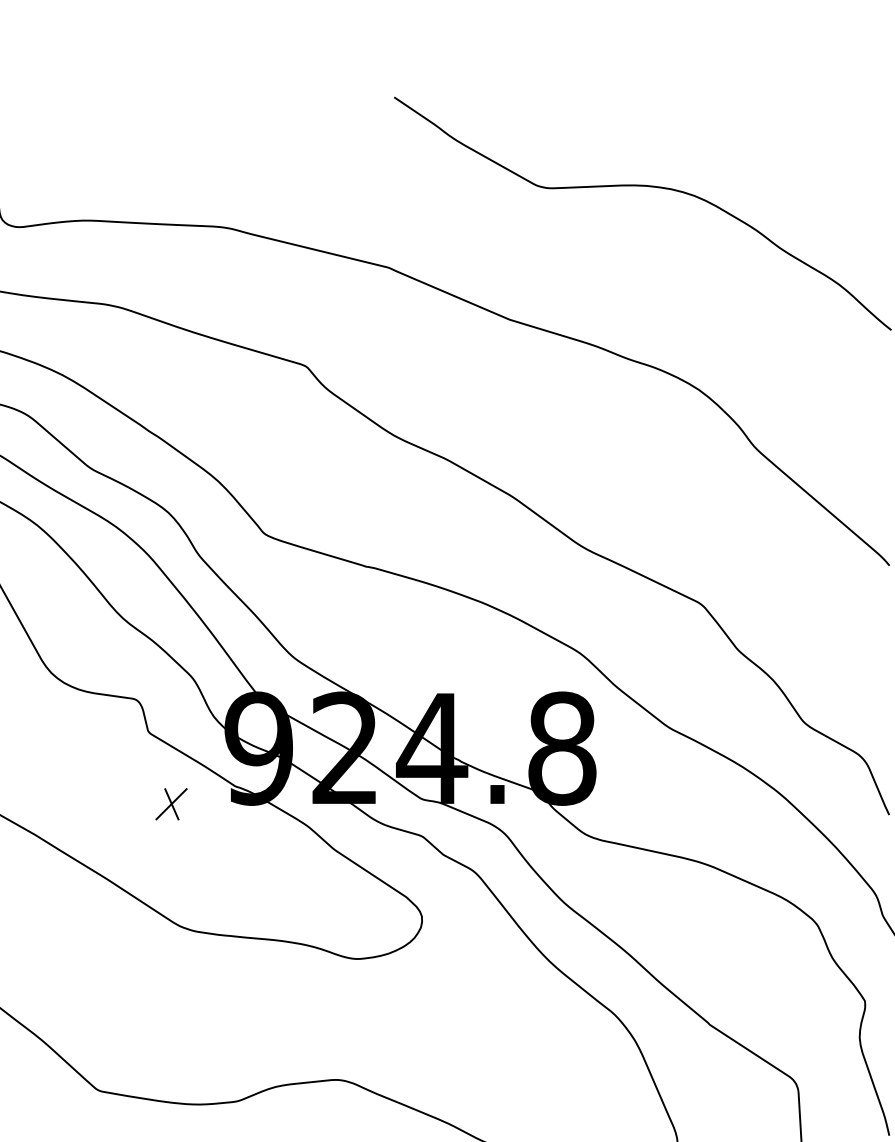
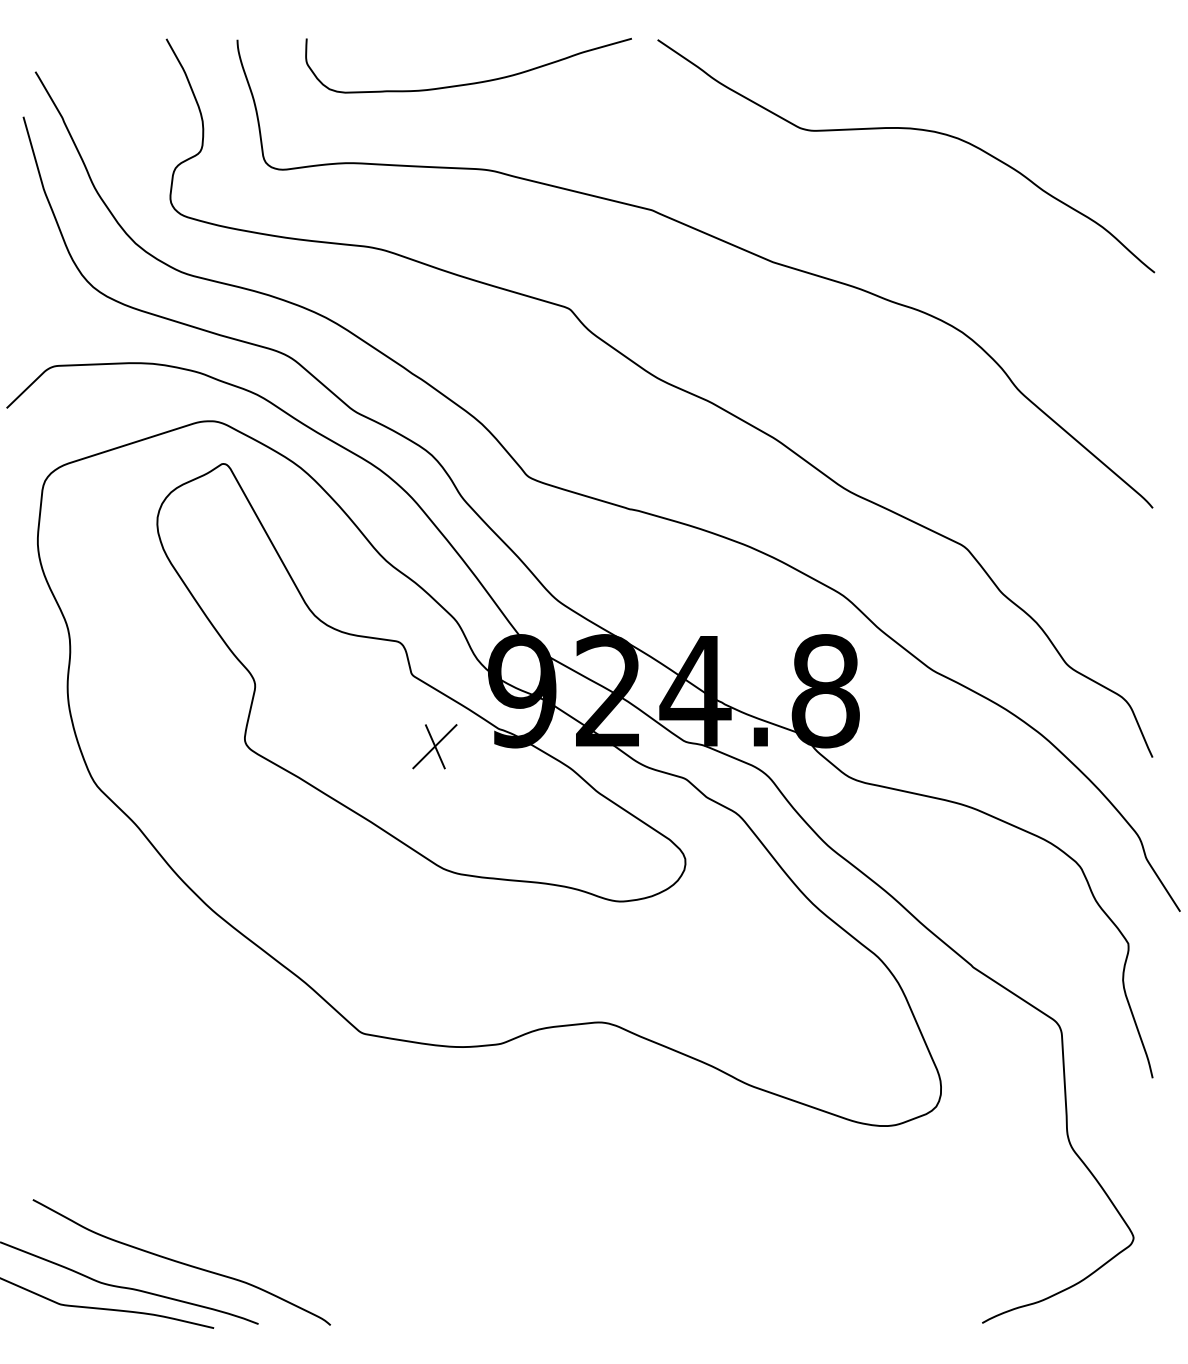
curve: (209, 139) -> (472, 82), added
part: (171, 803) -> (434, 746), size x1.43

